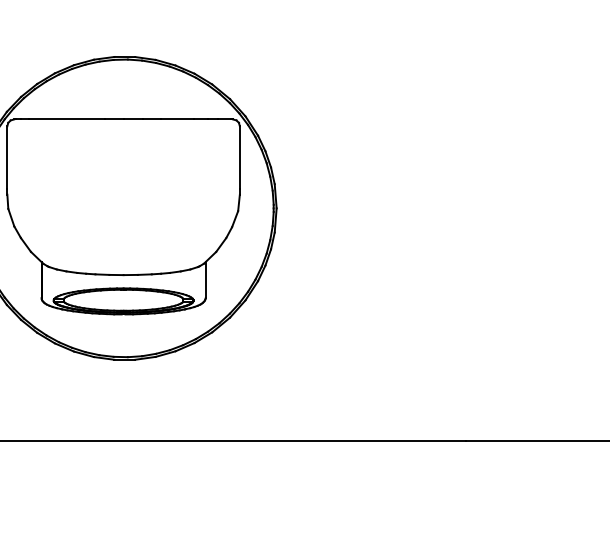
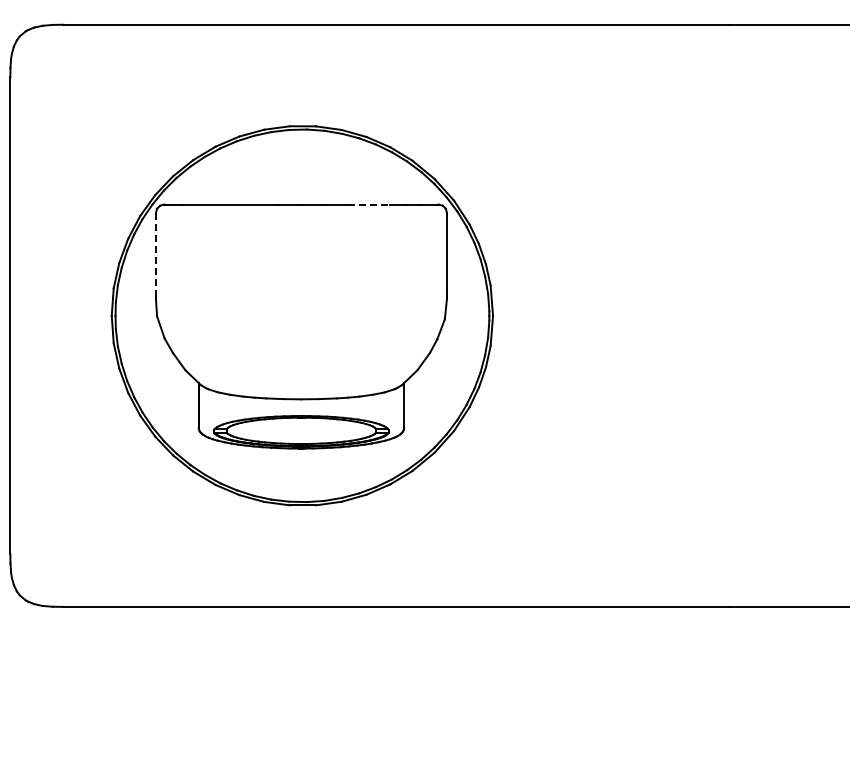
line: (177, 119) -> (368, 204), solid -> dashed
line: (7, 157) -> (155, 252), solid -> dashed

